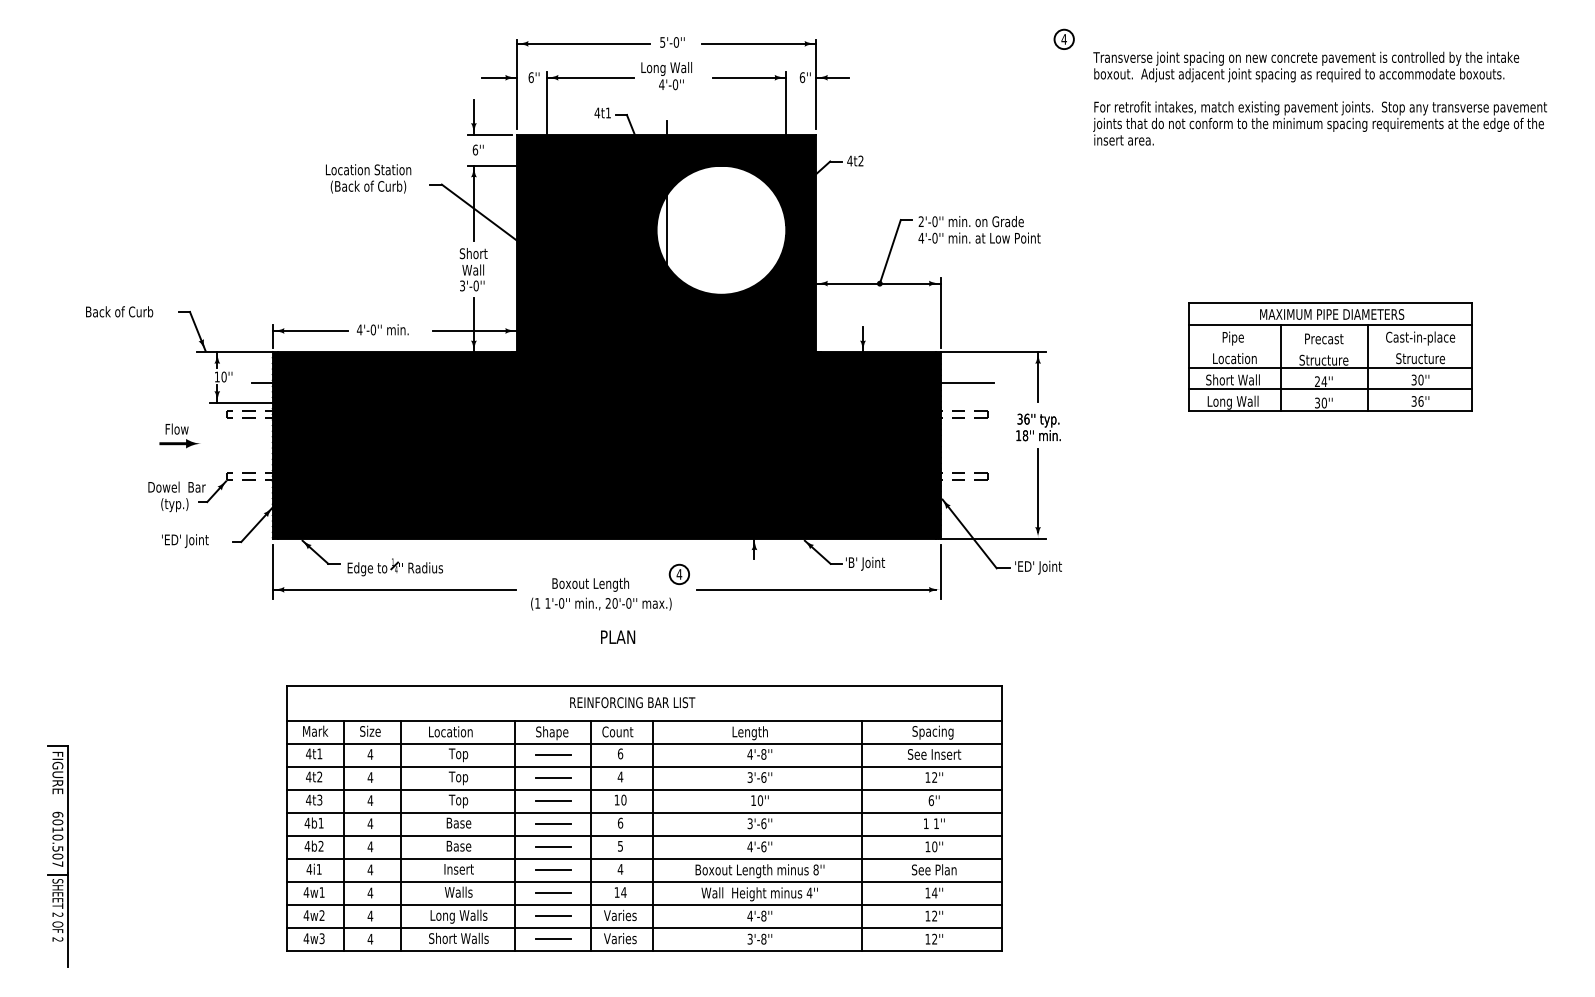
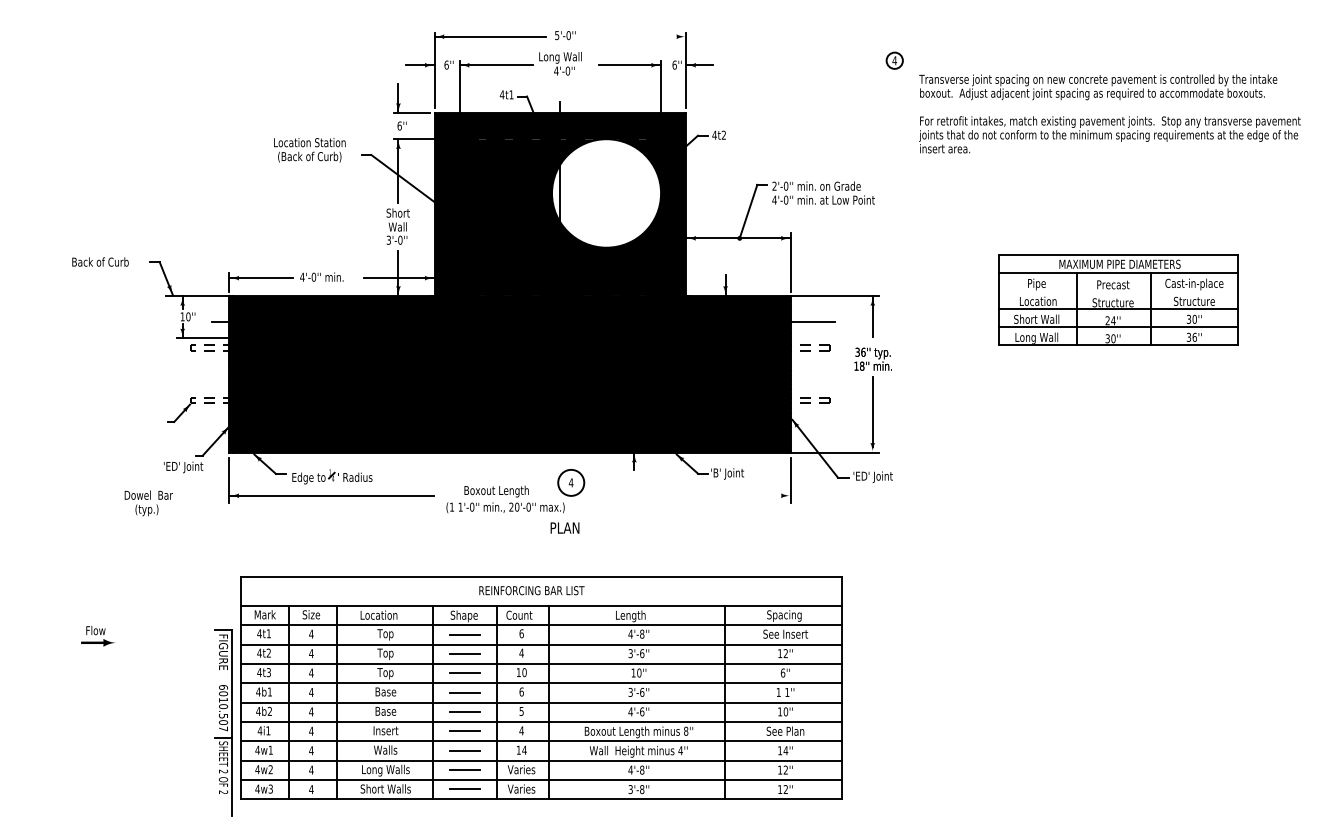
part: (1063, 38) -> (894, 59), moved
line: (759, 43) -> (638, 36), removed
text: (1319, 98) -> (1109, 113), moved
text: (179, 435) -> (97, 635), moved
text: (176, 496) -> (148, 503), moved
text: (185, 540) -> (183, 466), moved
circle: (679, 574) -> (571, 482), size x1.6
line: (815, 589) -> (685, 495), removed
text: (618, 636) -> (565, 527), moved
part: (57, 856) -> (223, 722), moved

